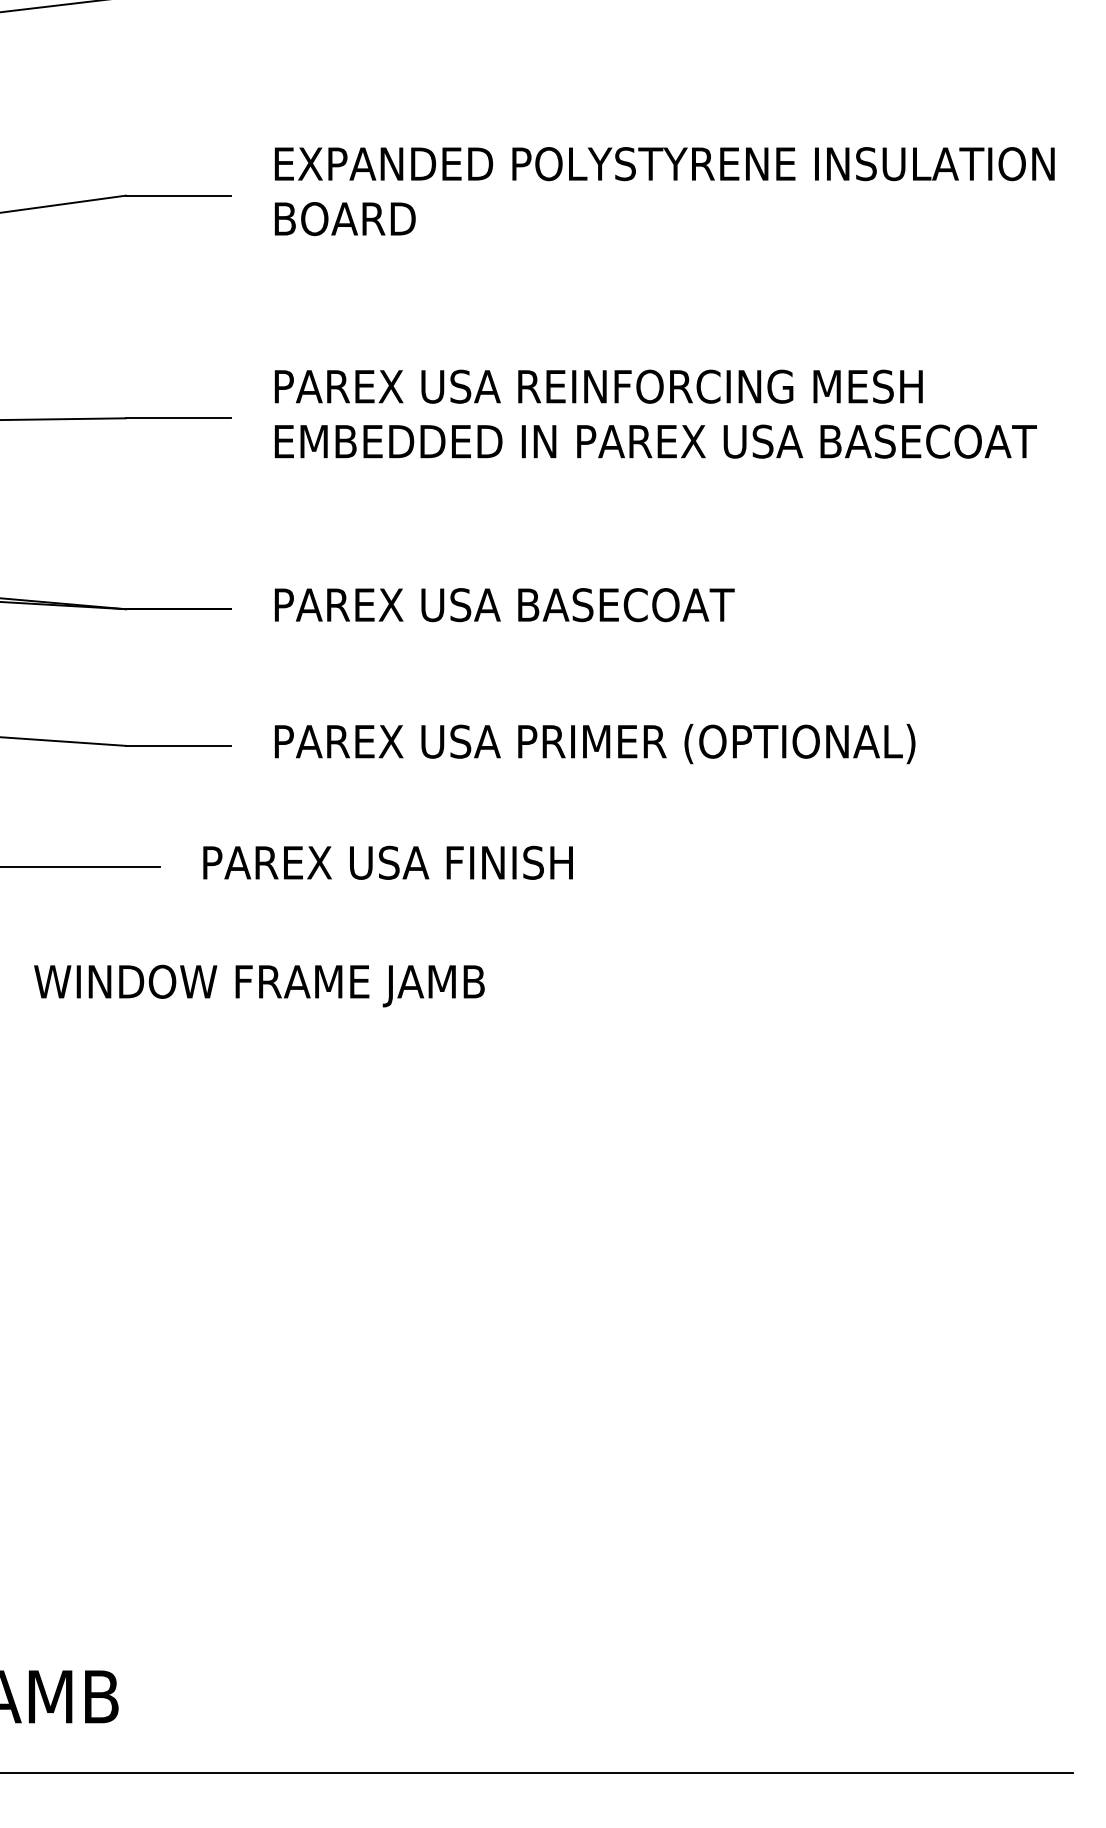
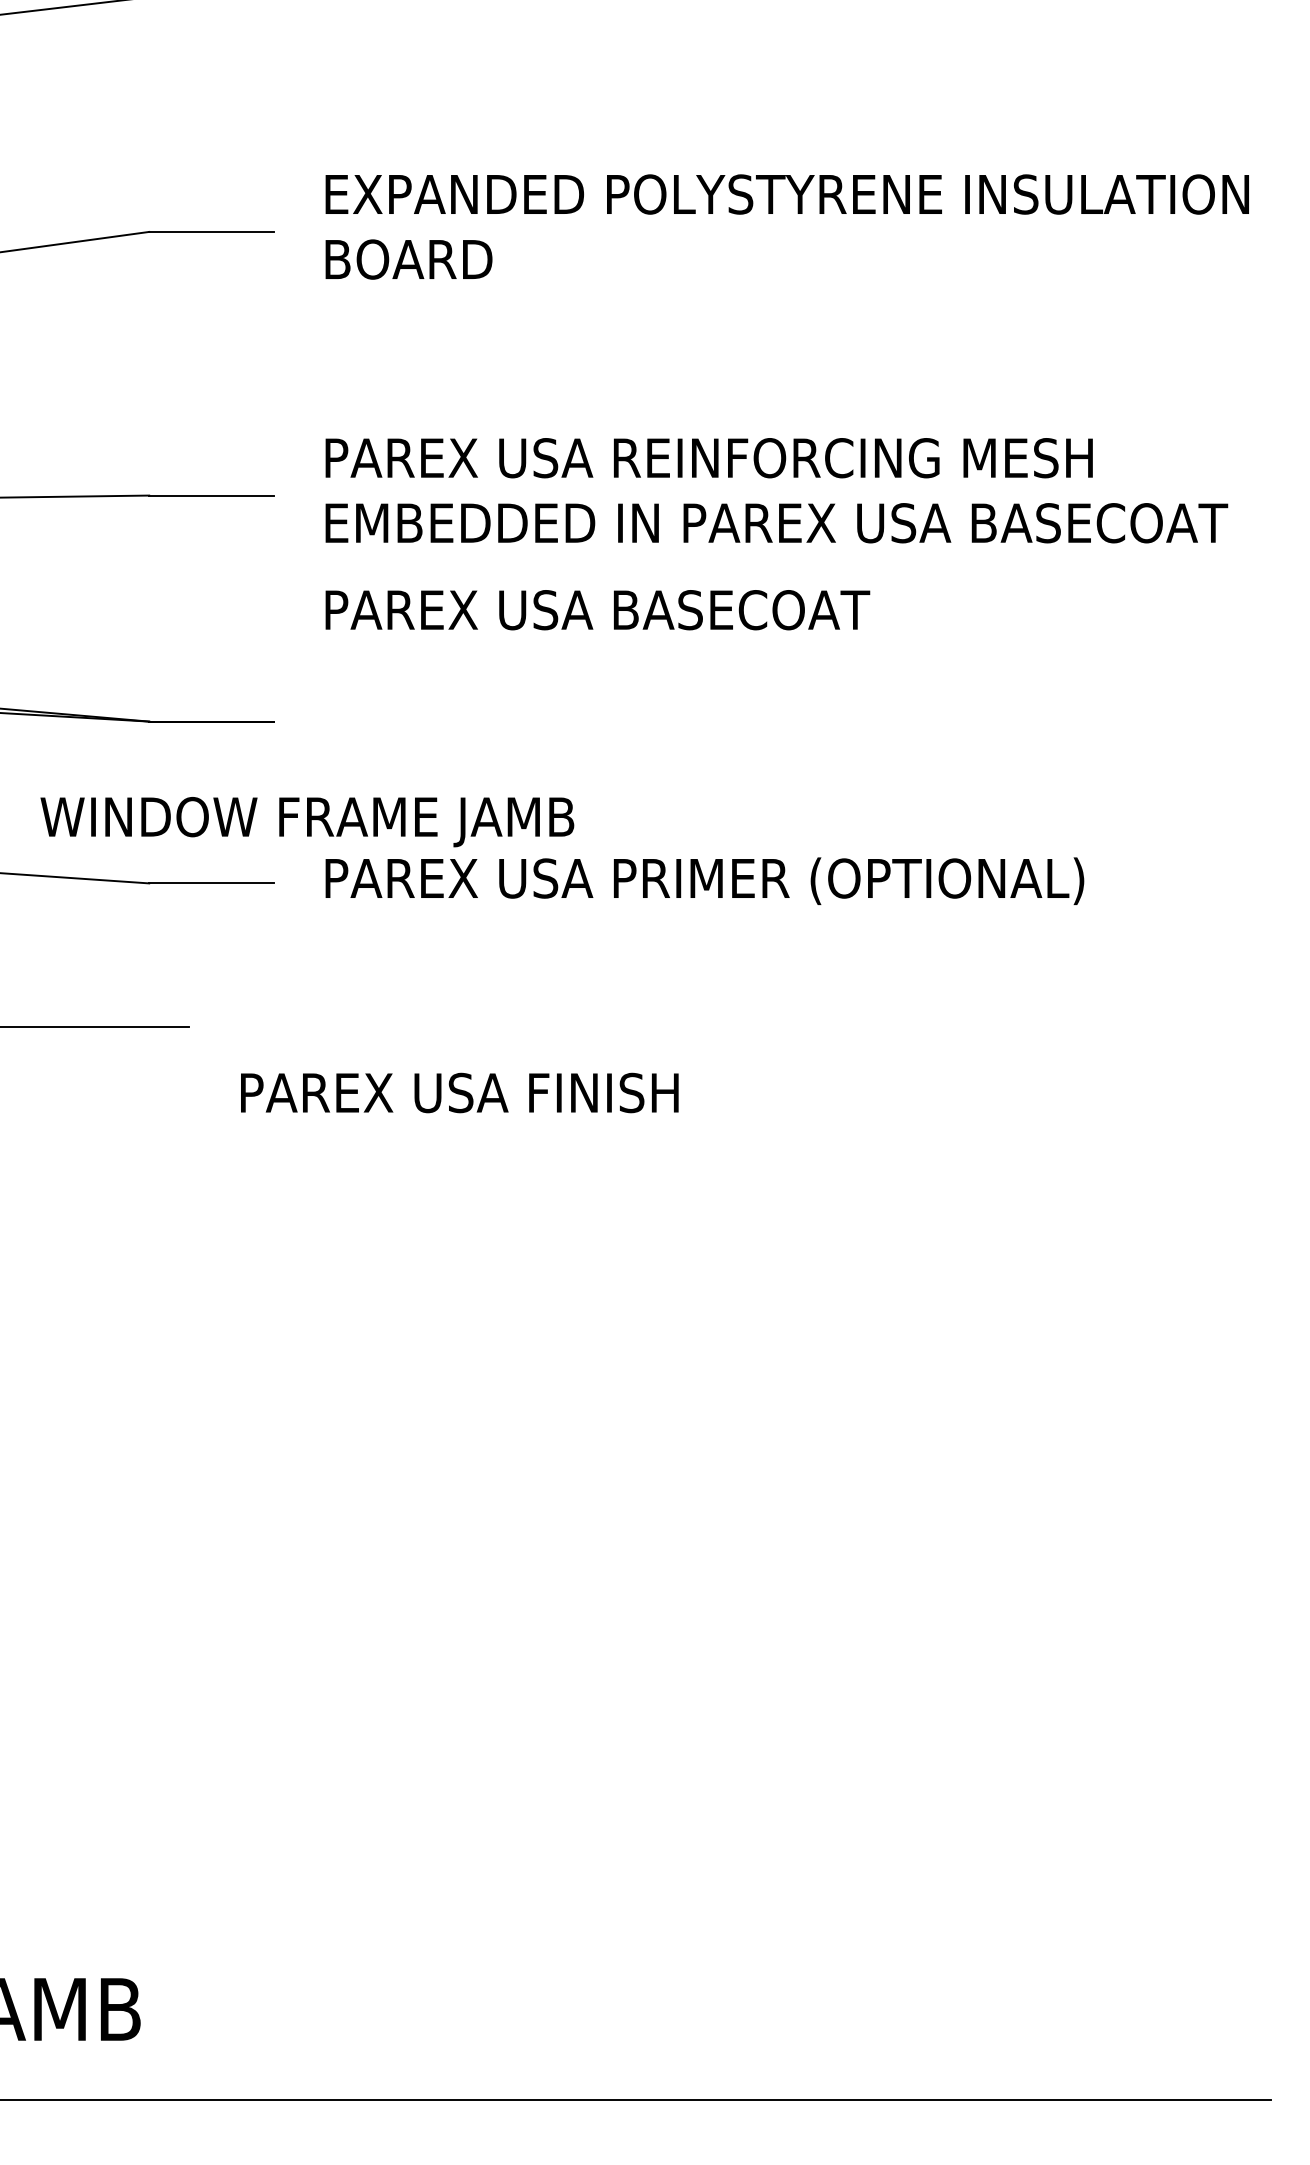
text: (504, 605) -> (597, 610), moved
text: (387, 862) -> (459, 1092), moved
text: (259, 985) -> (307, 821), moved

